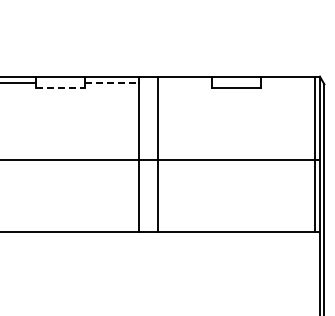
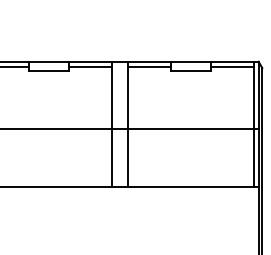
line: (111, 82) -> (90, 66), dashed -> solid
line: (184, 82) -> (149, 66), added
line: (287, 82) -> (232, 66), added
line: (60, 88) -> (49, 71), dashed -> solid

